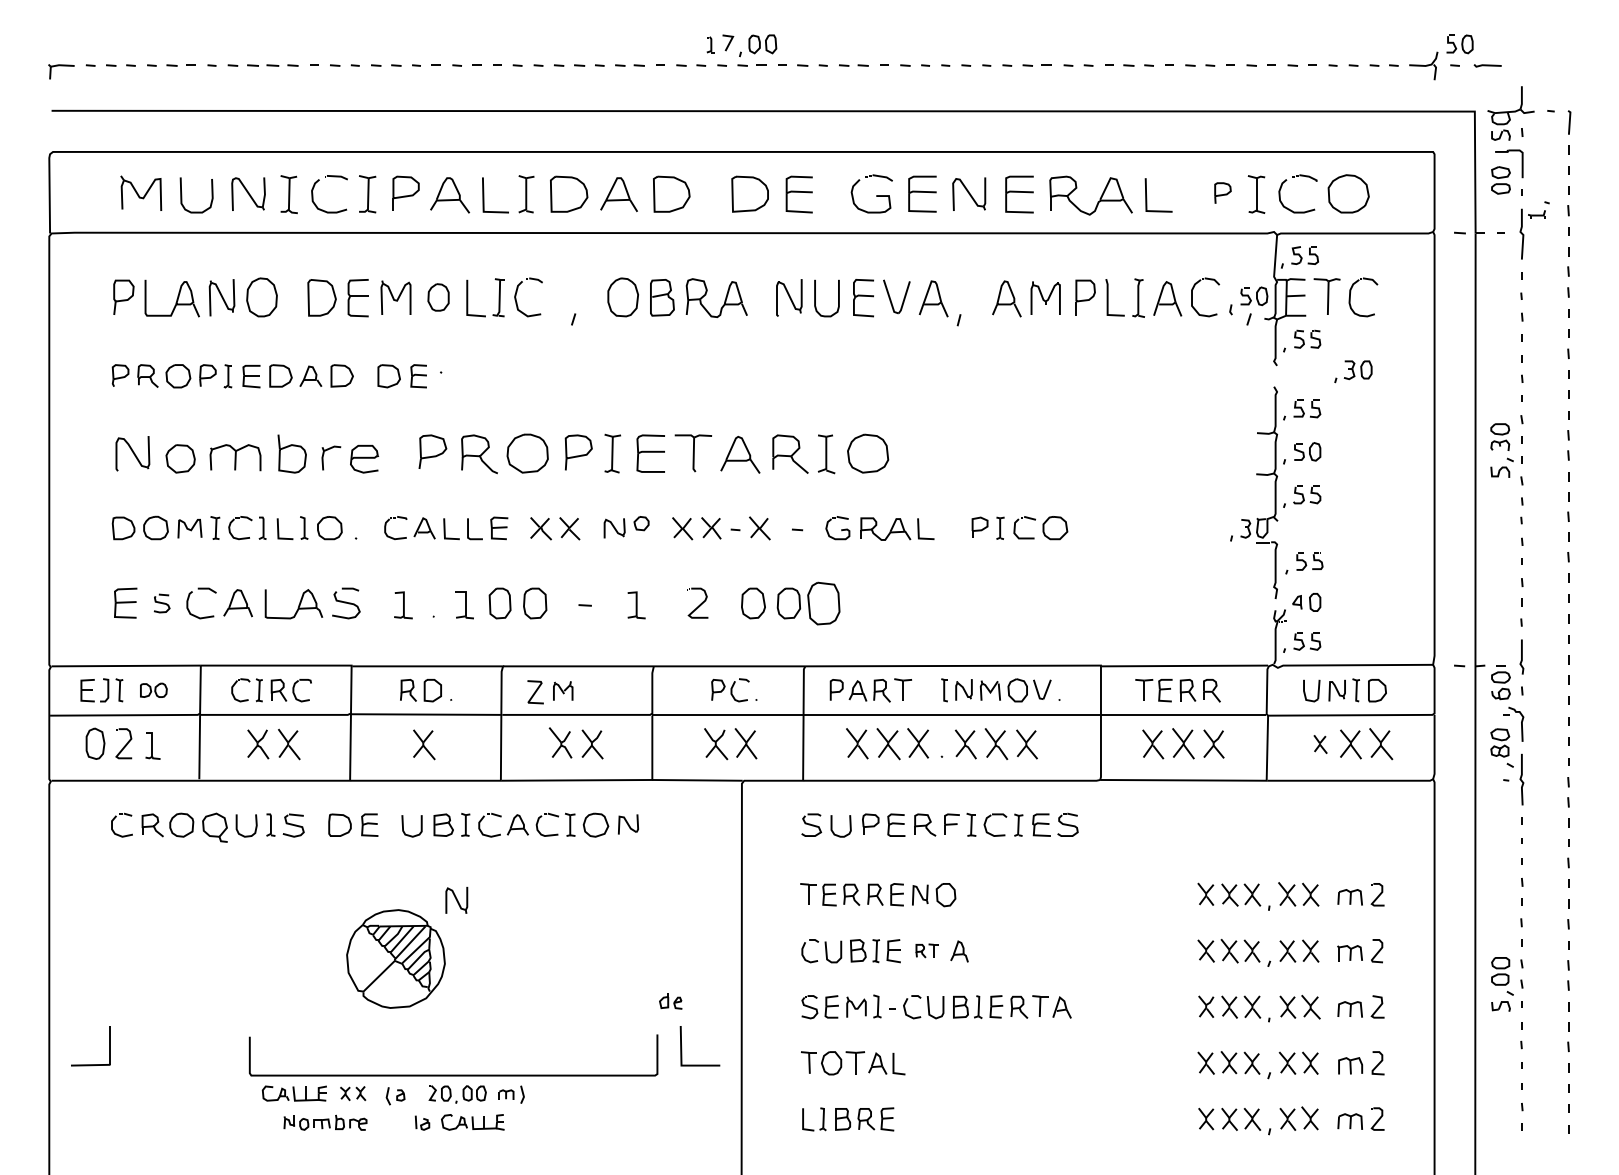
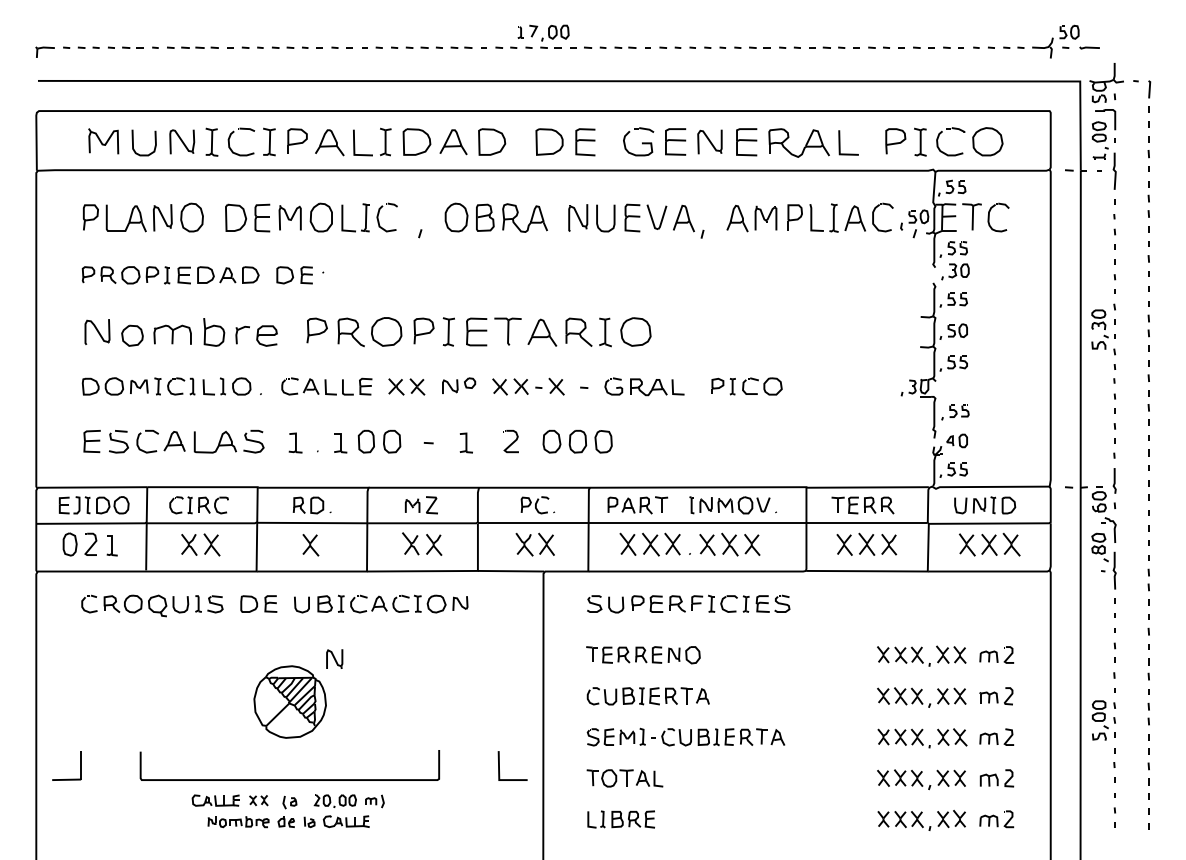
part: (1222, 192) -> (895, 140), size x1.67
part: (1538, 209) -> (1100, 153), moved
part: (438, 297) -> (321, 217), size x1.43
part: (1353, 371) -> (955, 271), moved
part: (161, 603) -> (118, 441), size x1.67
part: (824, 603) -> (603, 441), size x0.71
part: (153, 690) -> (112, 505), size x1.67
line: (535, 692) -> (431, 505), moved
part: (1320, 744) -> (967, 544), size x1.67
part: (927, 950) -> (679, 695), size x1.67
part: (670, 1001) -> (286, 821), moved
curve: (453, 1074) -> (289, 779), moved

